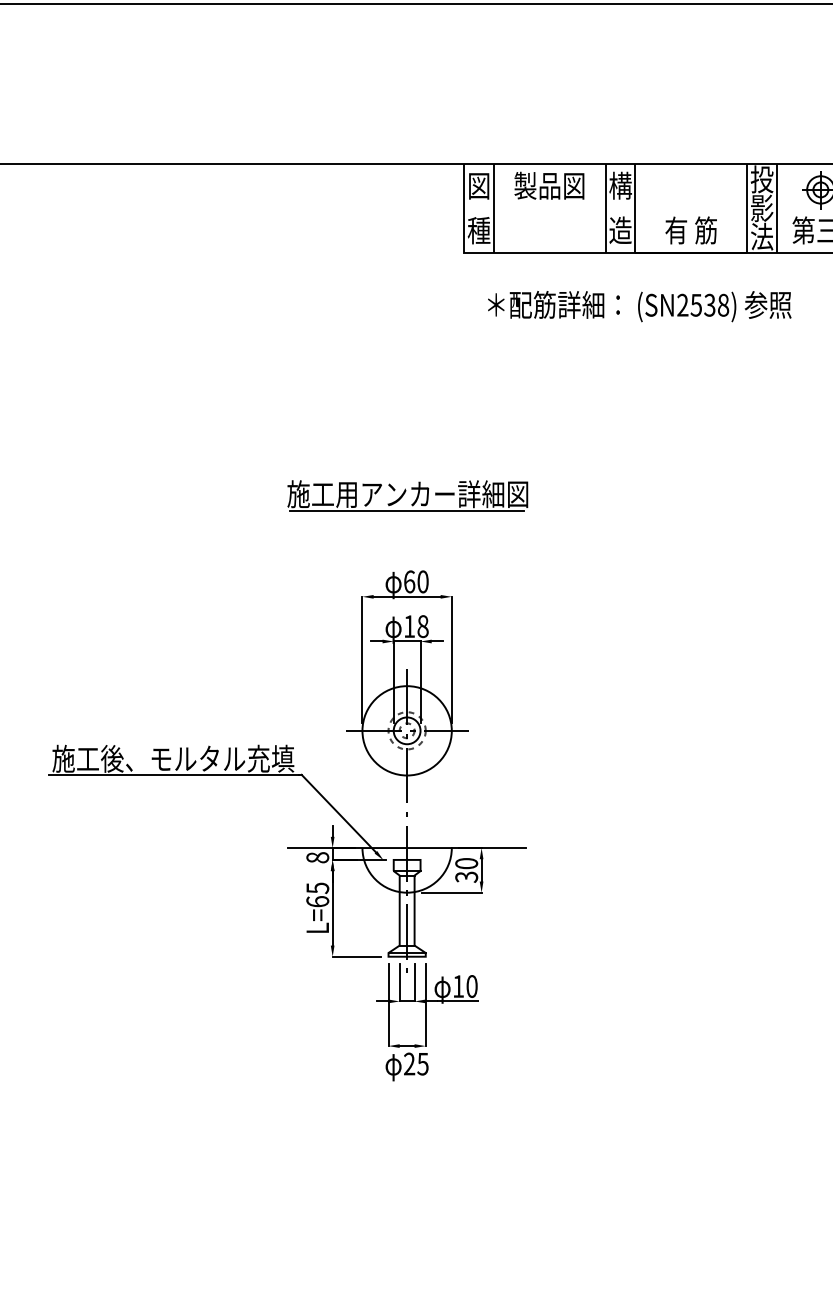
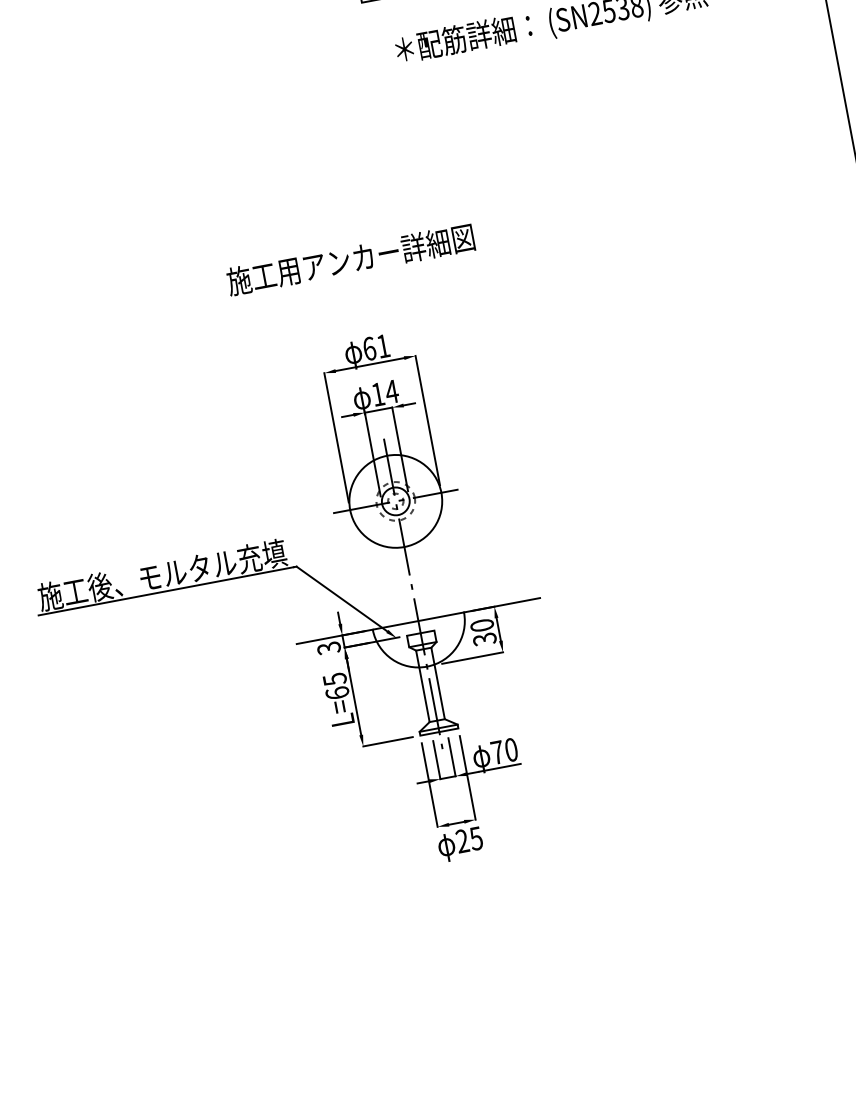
line: (407, 511) -> (353, 277), removed
text: (422, 581) -> (382, 345), 60 -> 61
text: (422, 626) -> (391, 391), 18 -> 14
text: (317, 857) -> (328, 648), 8 -> 3
text: (458, 986) -> (497, 752), 10 -> 70

